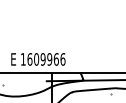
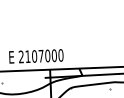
text: (42, 59) -> (40, 56), 1609966 -> 2107000

